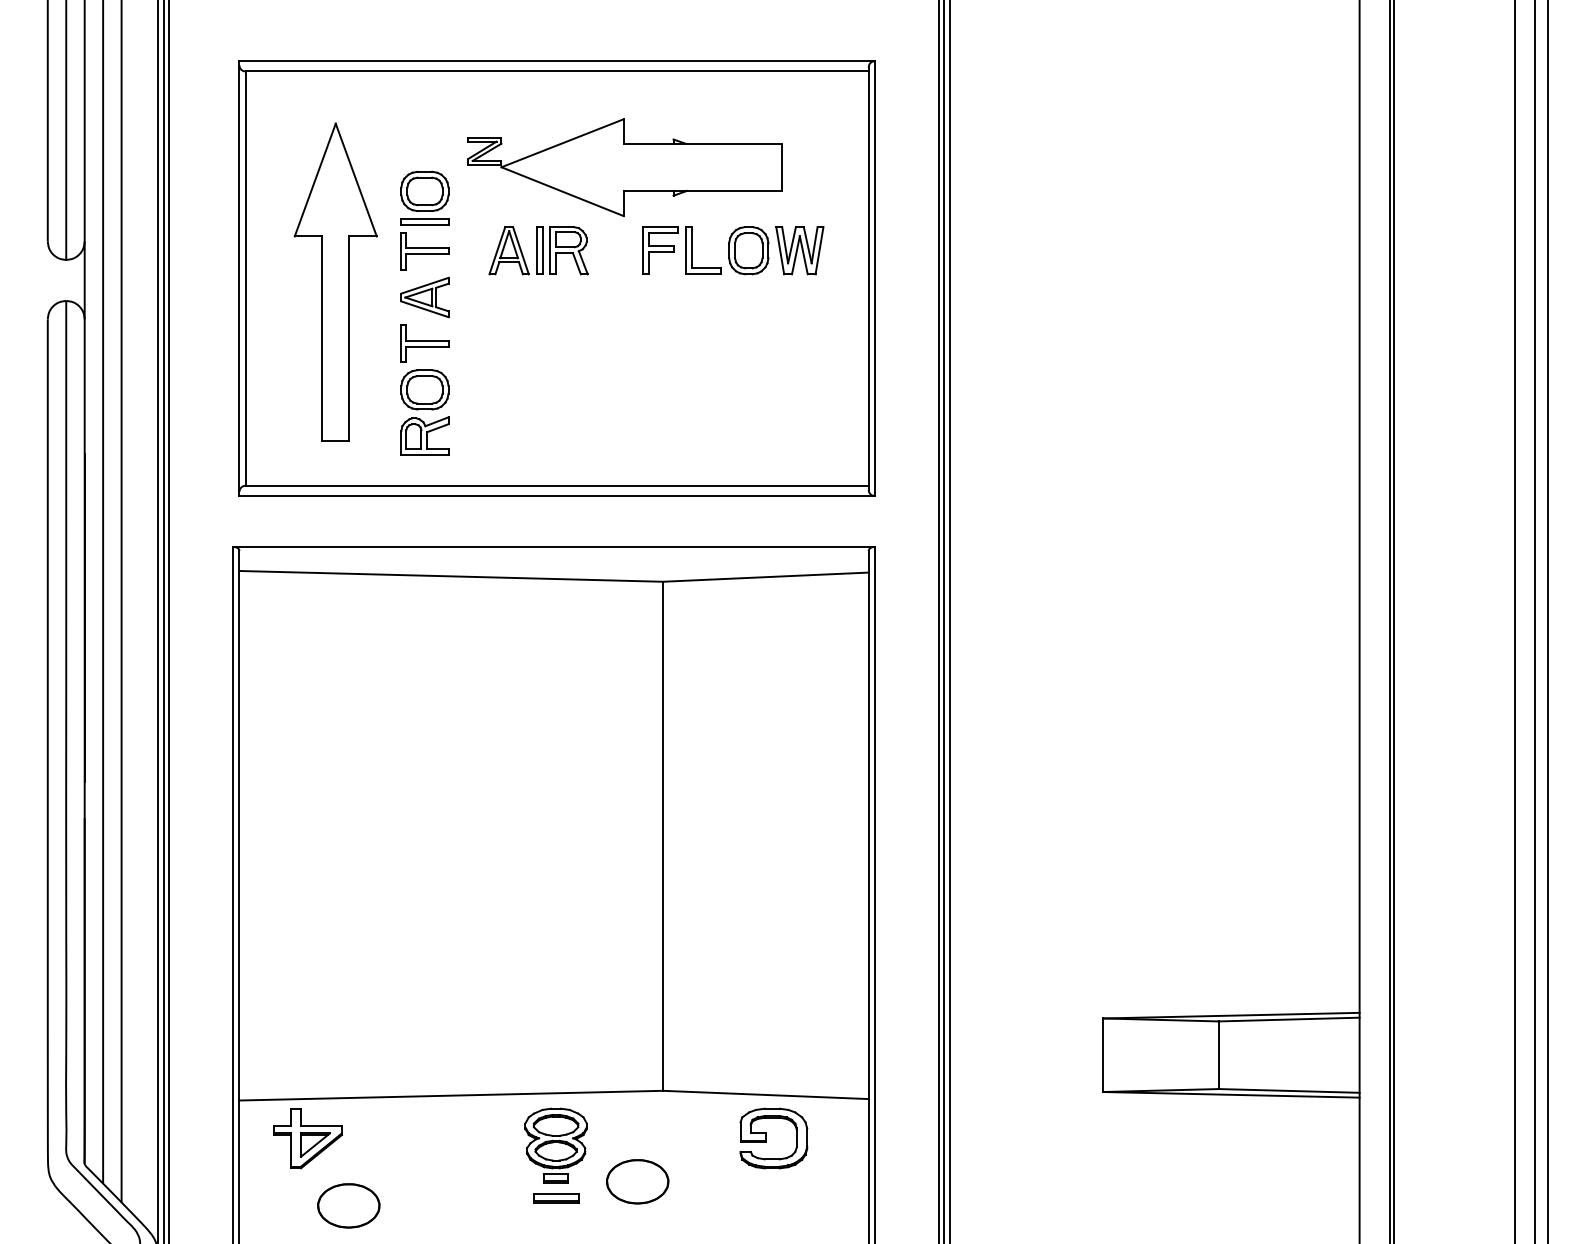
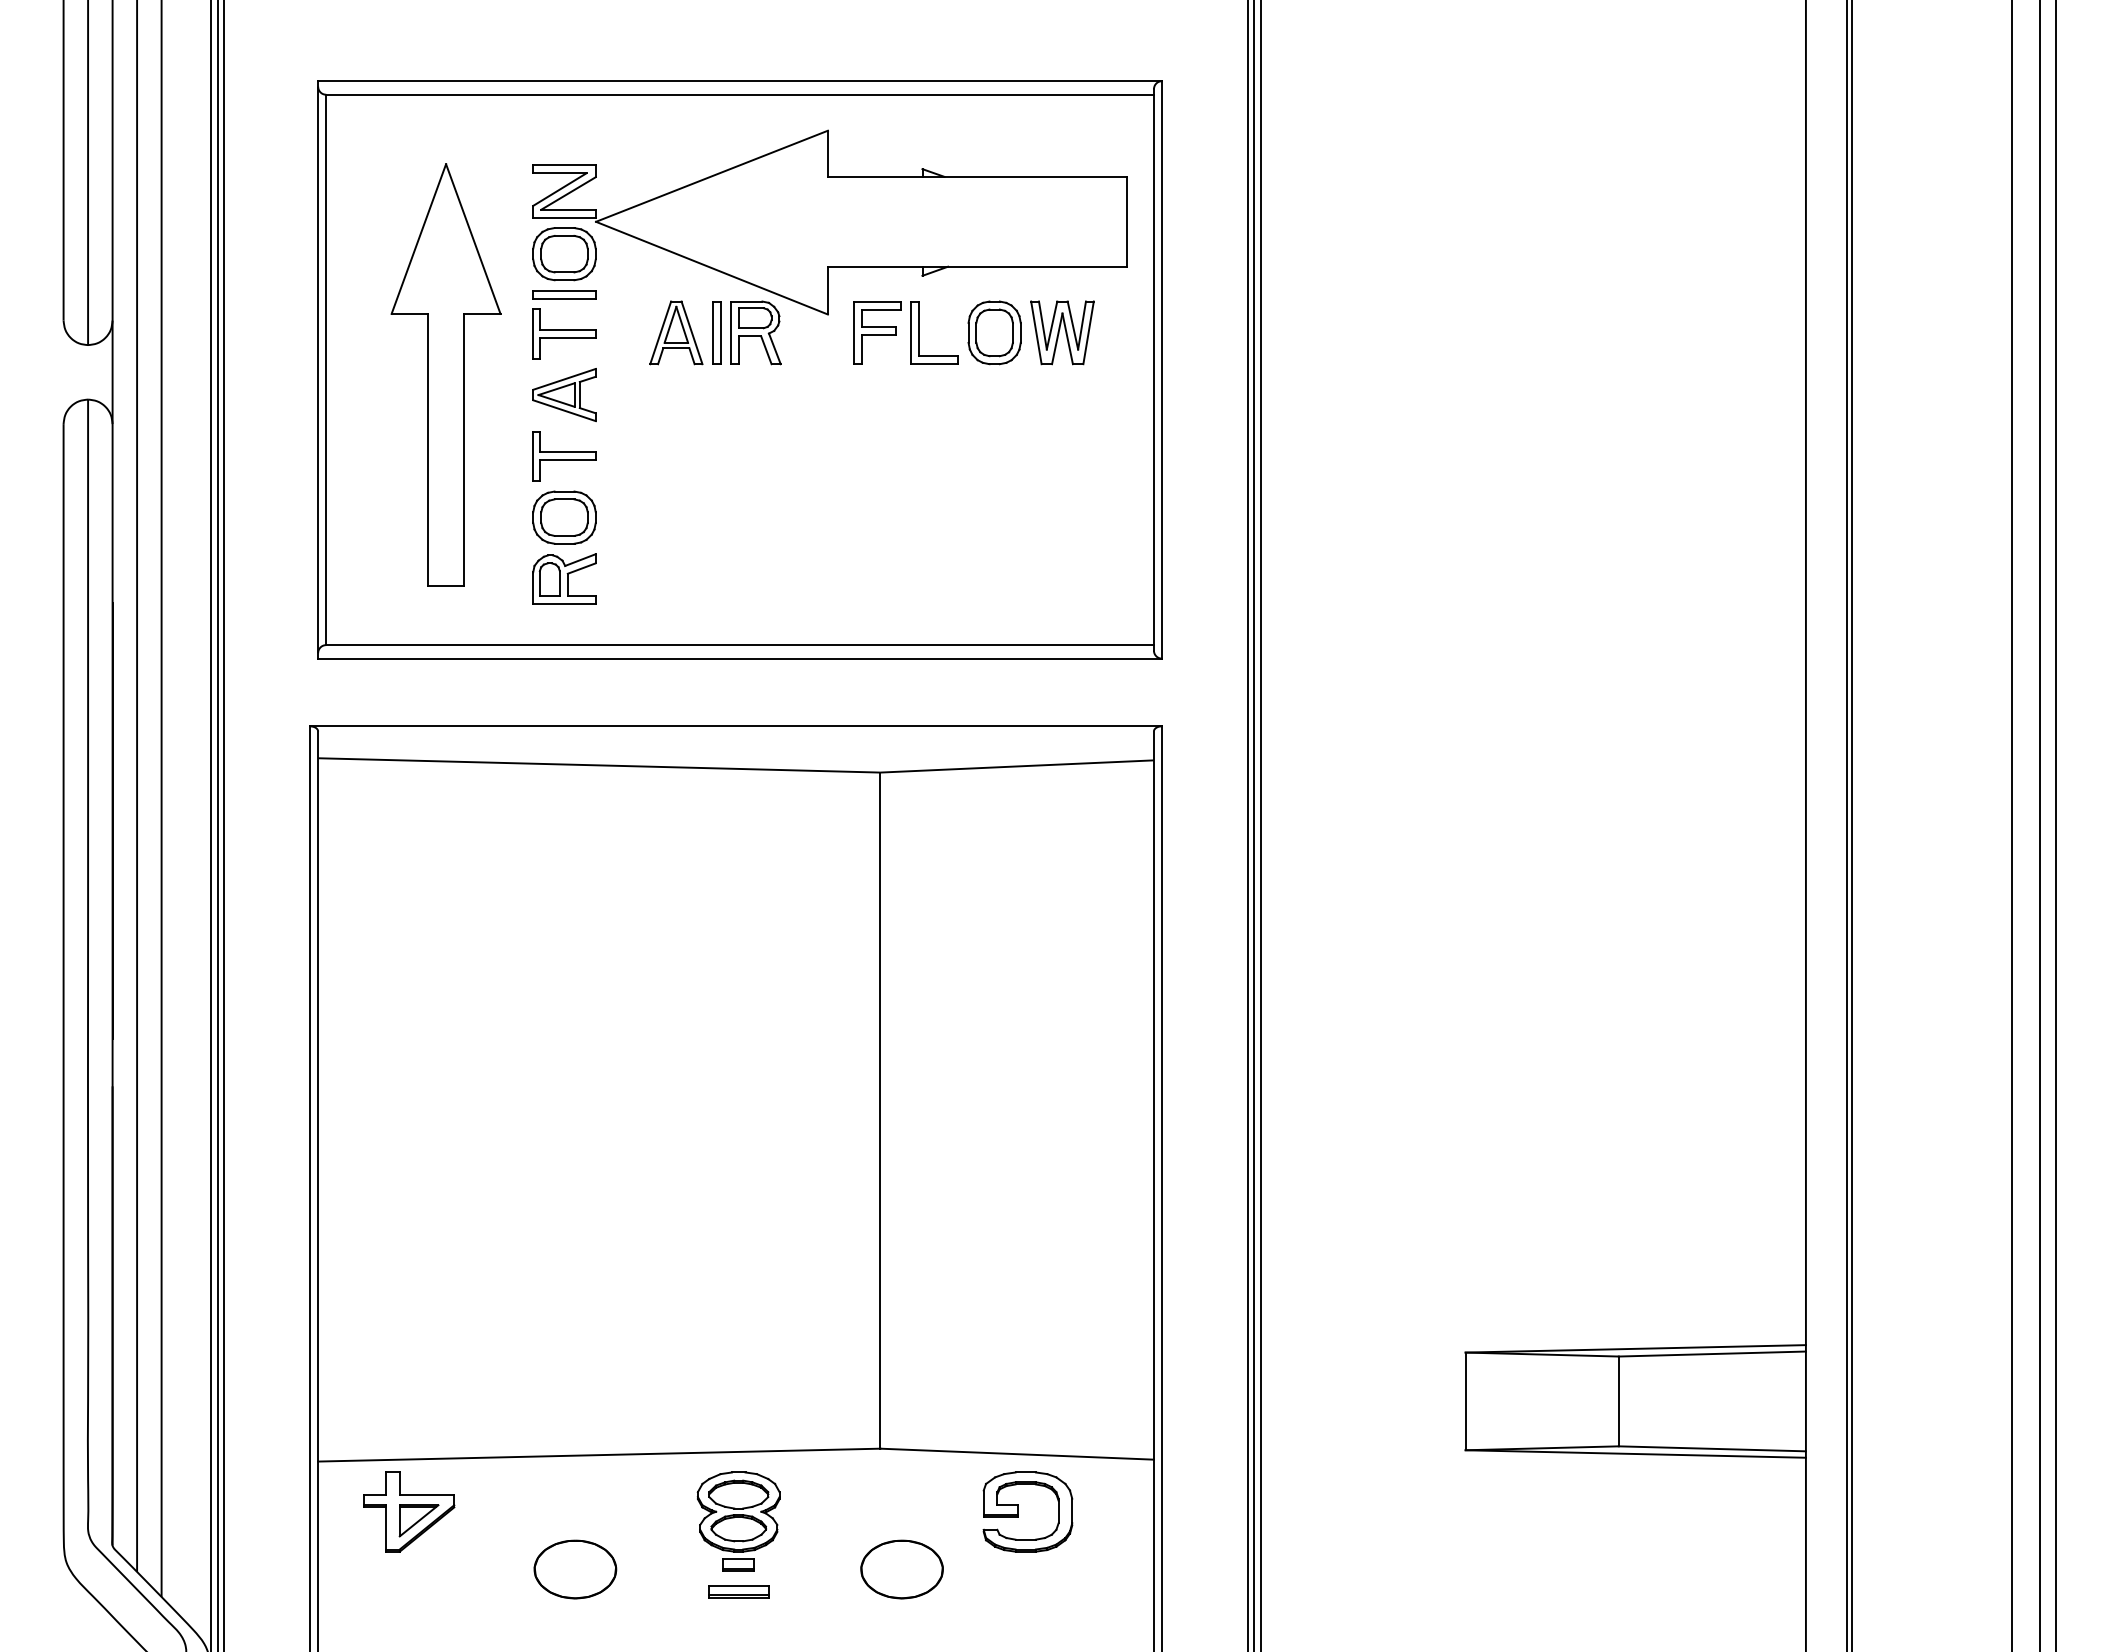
part: (624, 167) -> (829, 222), size x1.43
part: (637, 1181) -> (901, 1569), moved
part: (348, 1205) -> (575, 1569), moved

